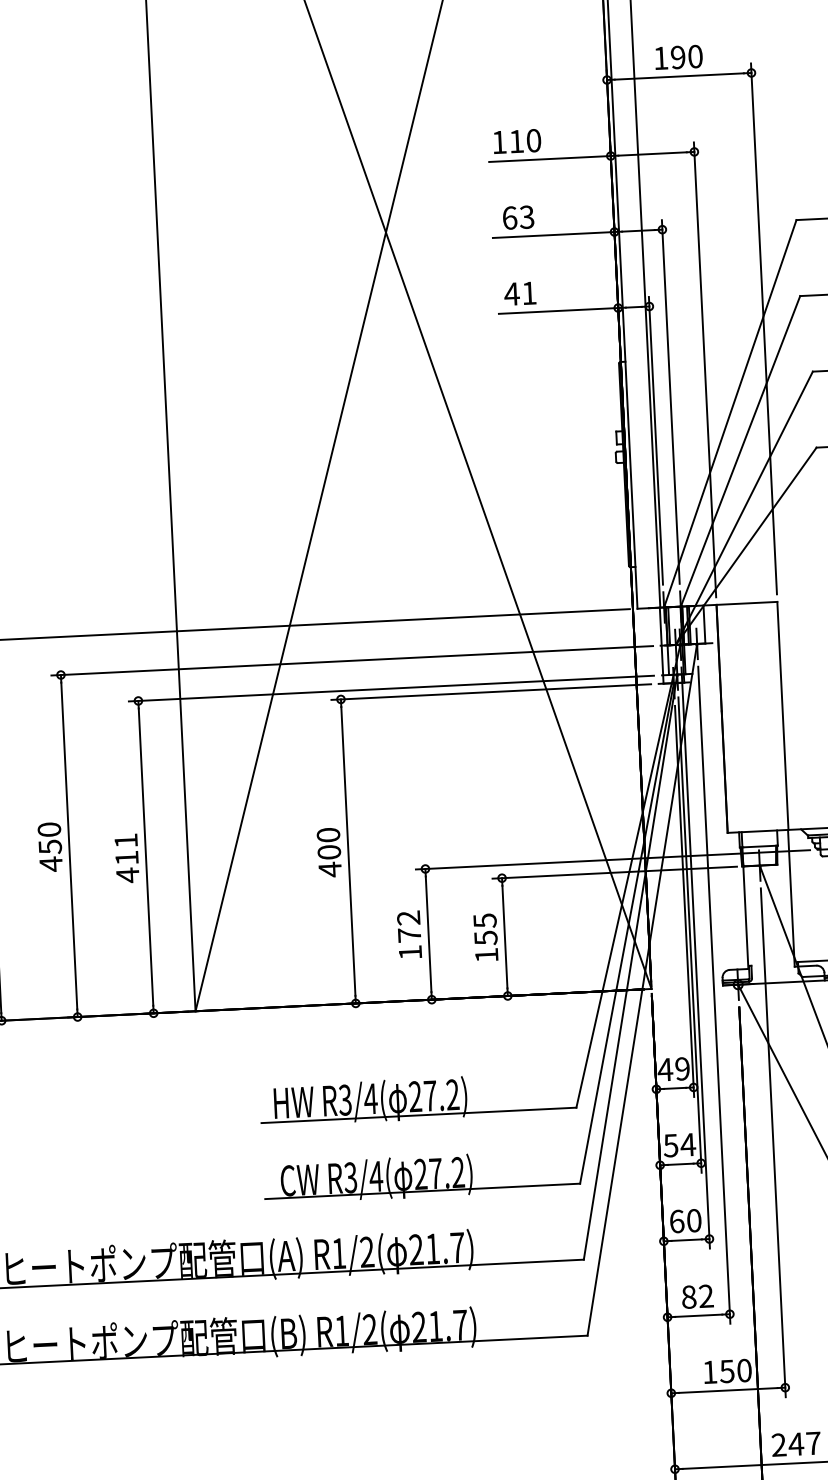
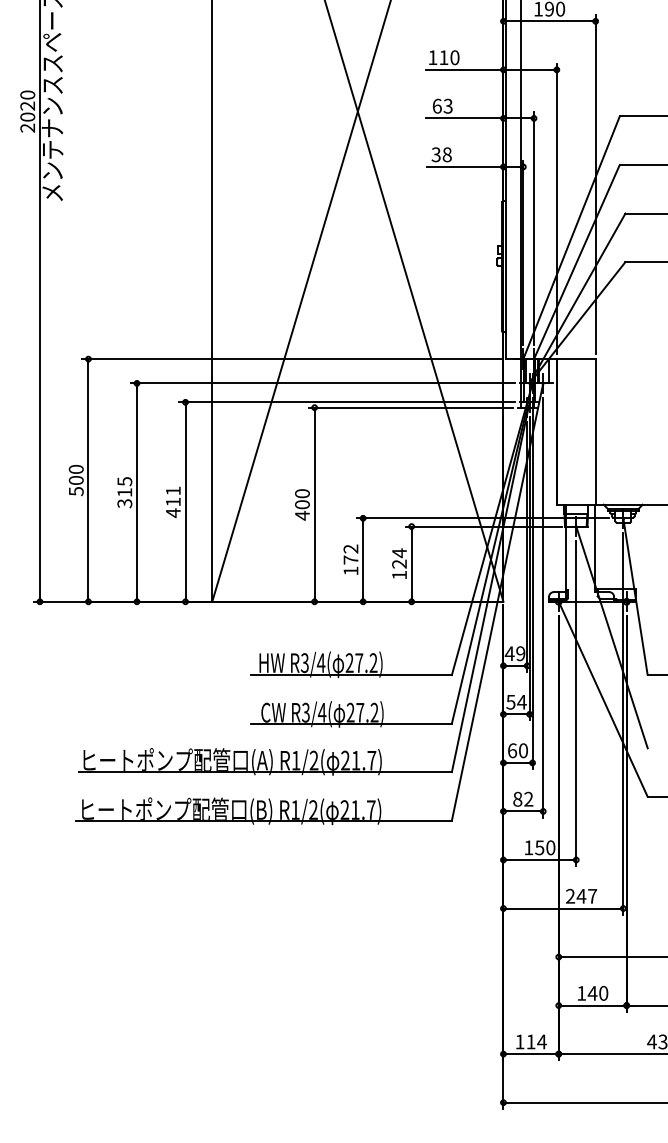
text: (520, 293) -> (441, 154), 41 -> 38
text: (49, 846) -> (124, 492), 450 -> 315
text: (485, 929) -> (399, 558), 155 -> 124

